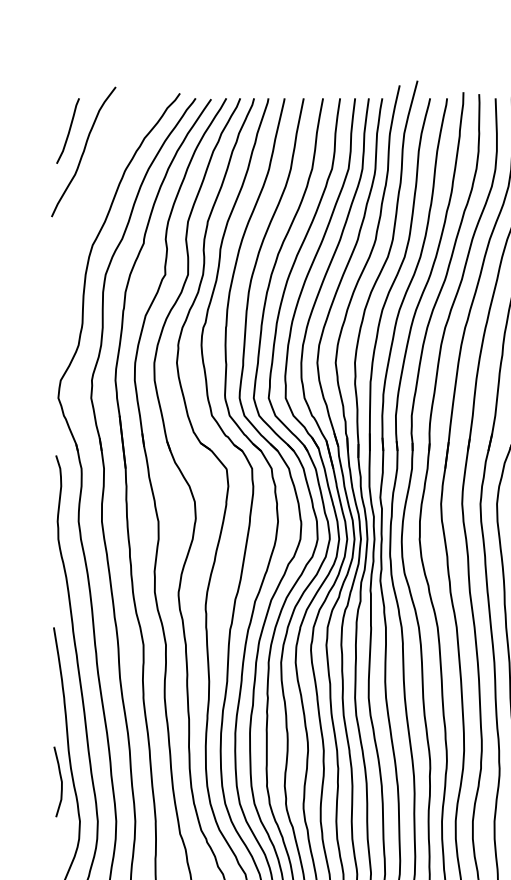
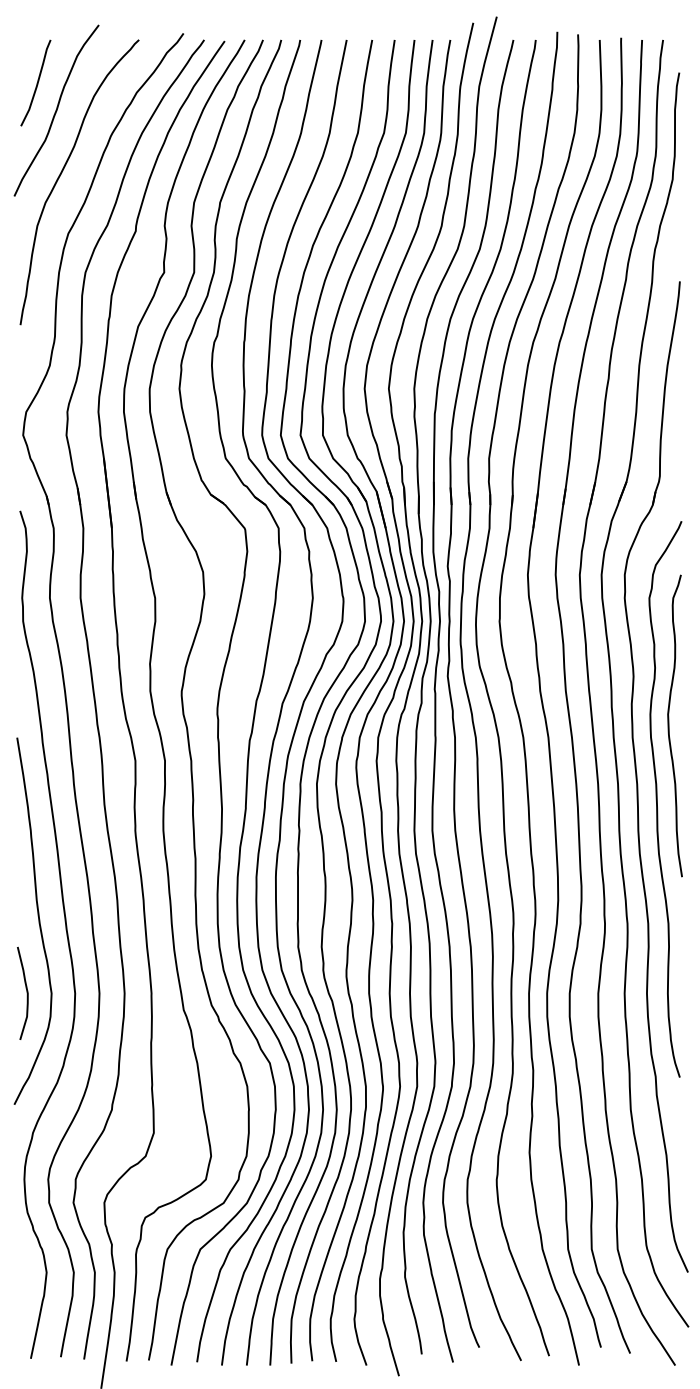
curve: (87, 200) -> (61, 174), added
curve: (60, 781) -> (26, 992), moved

